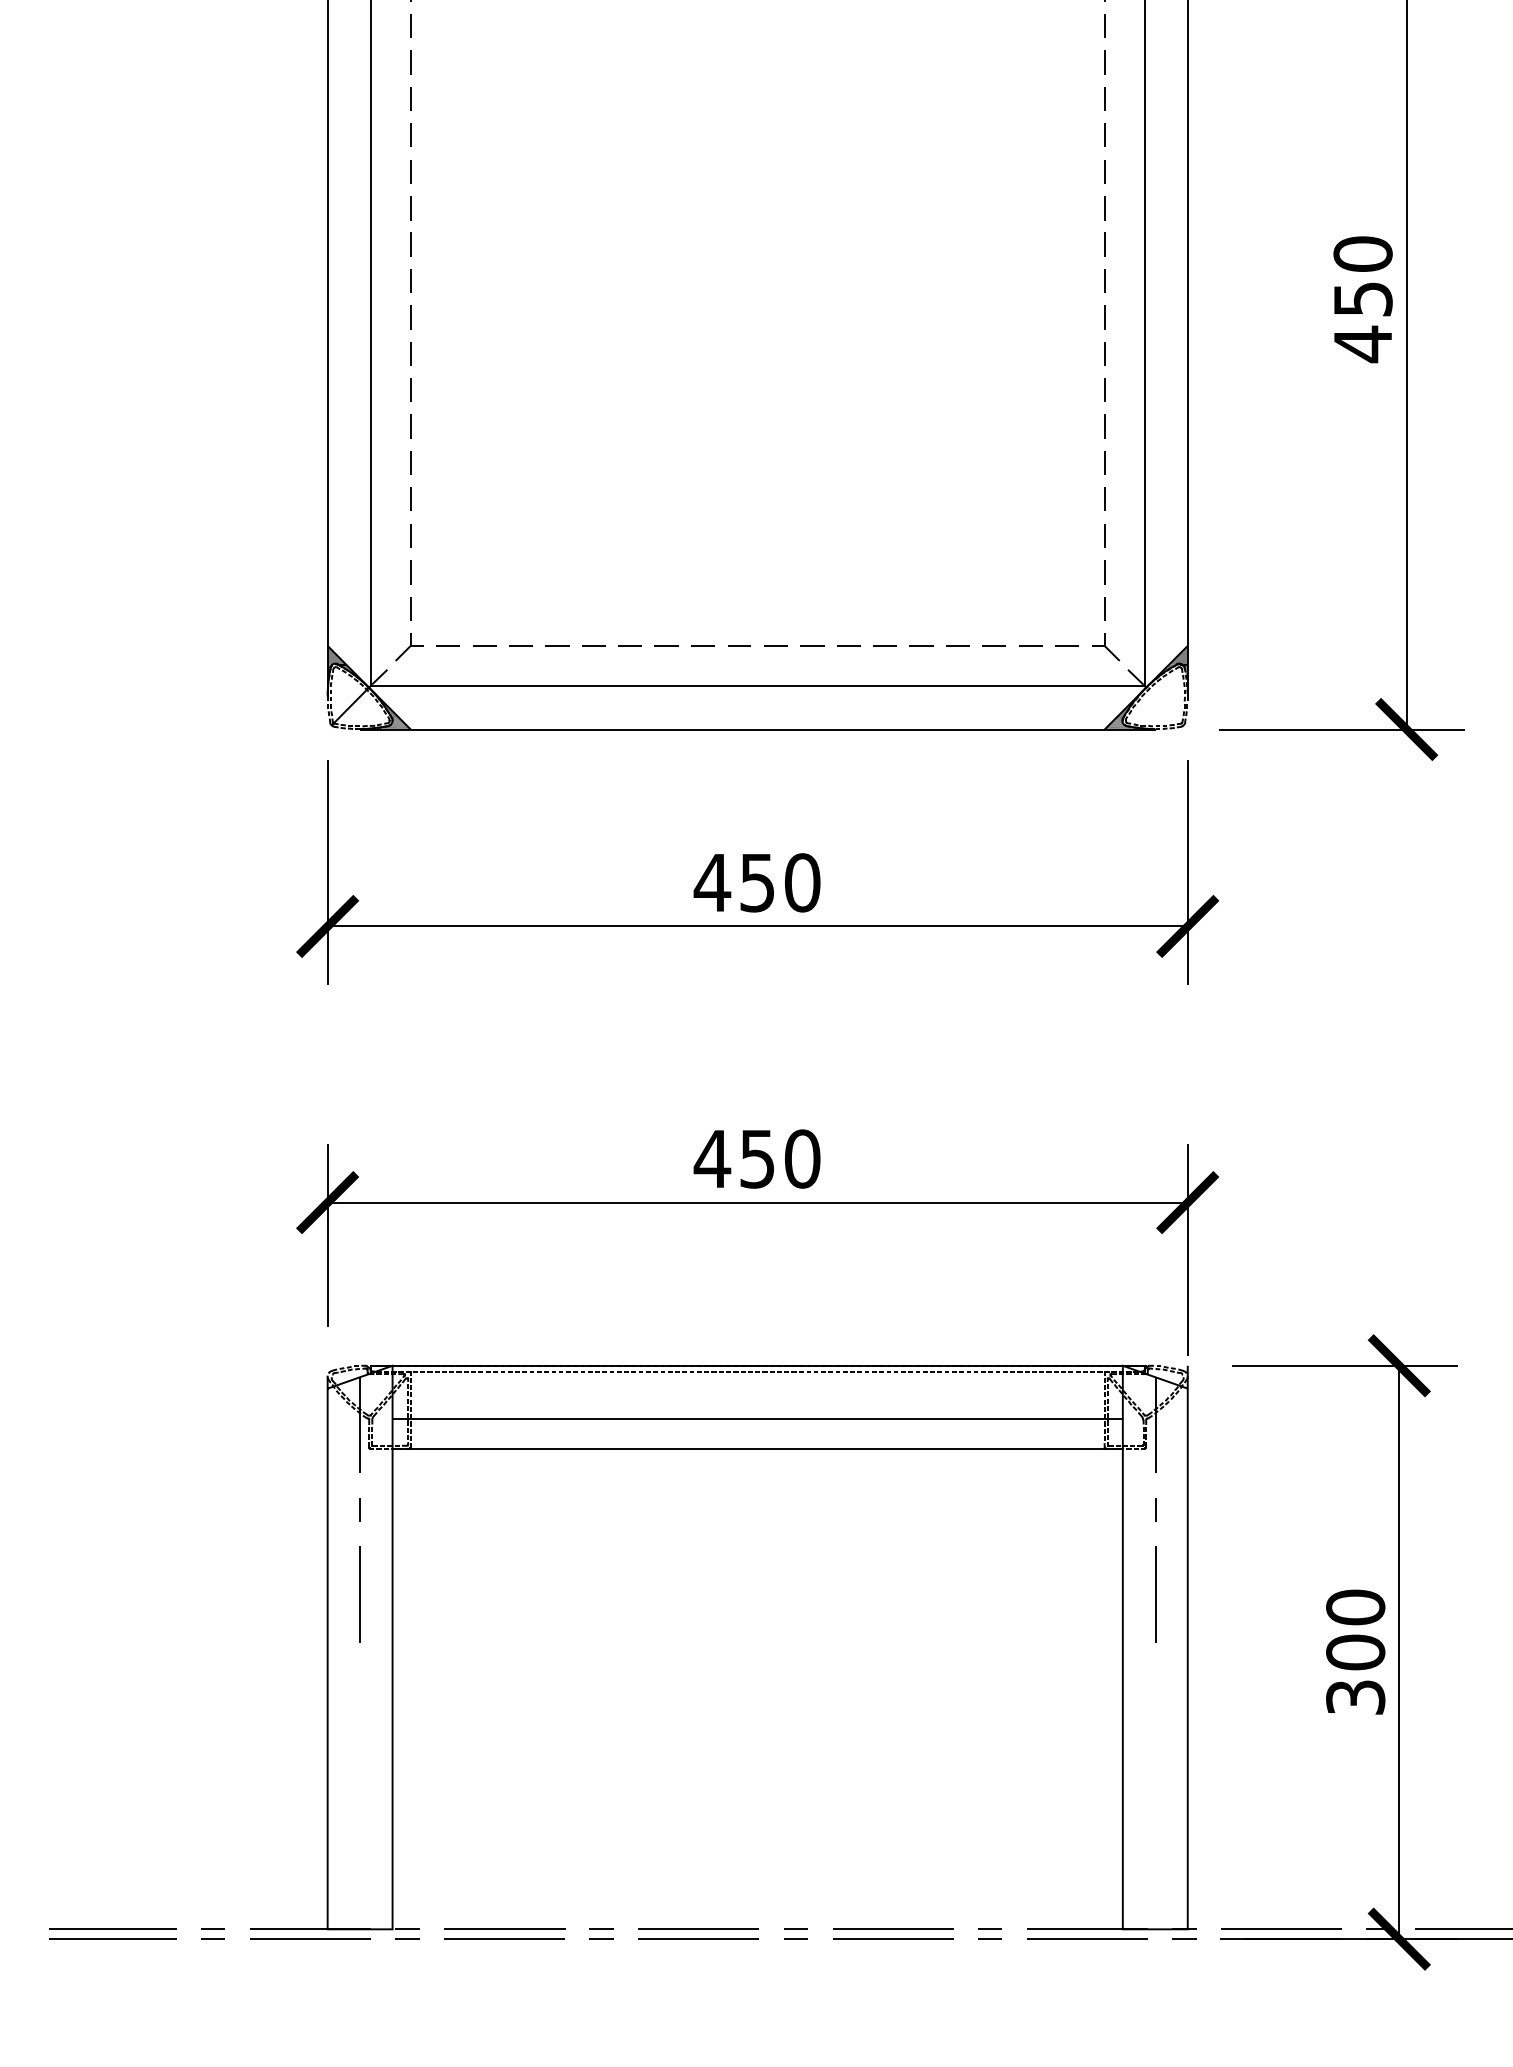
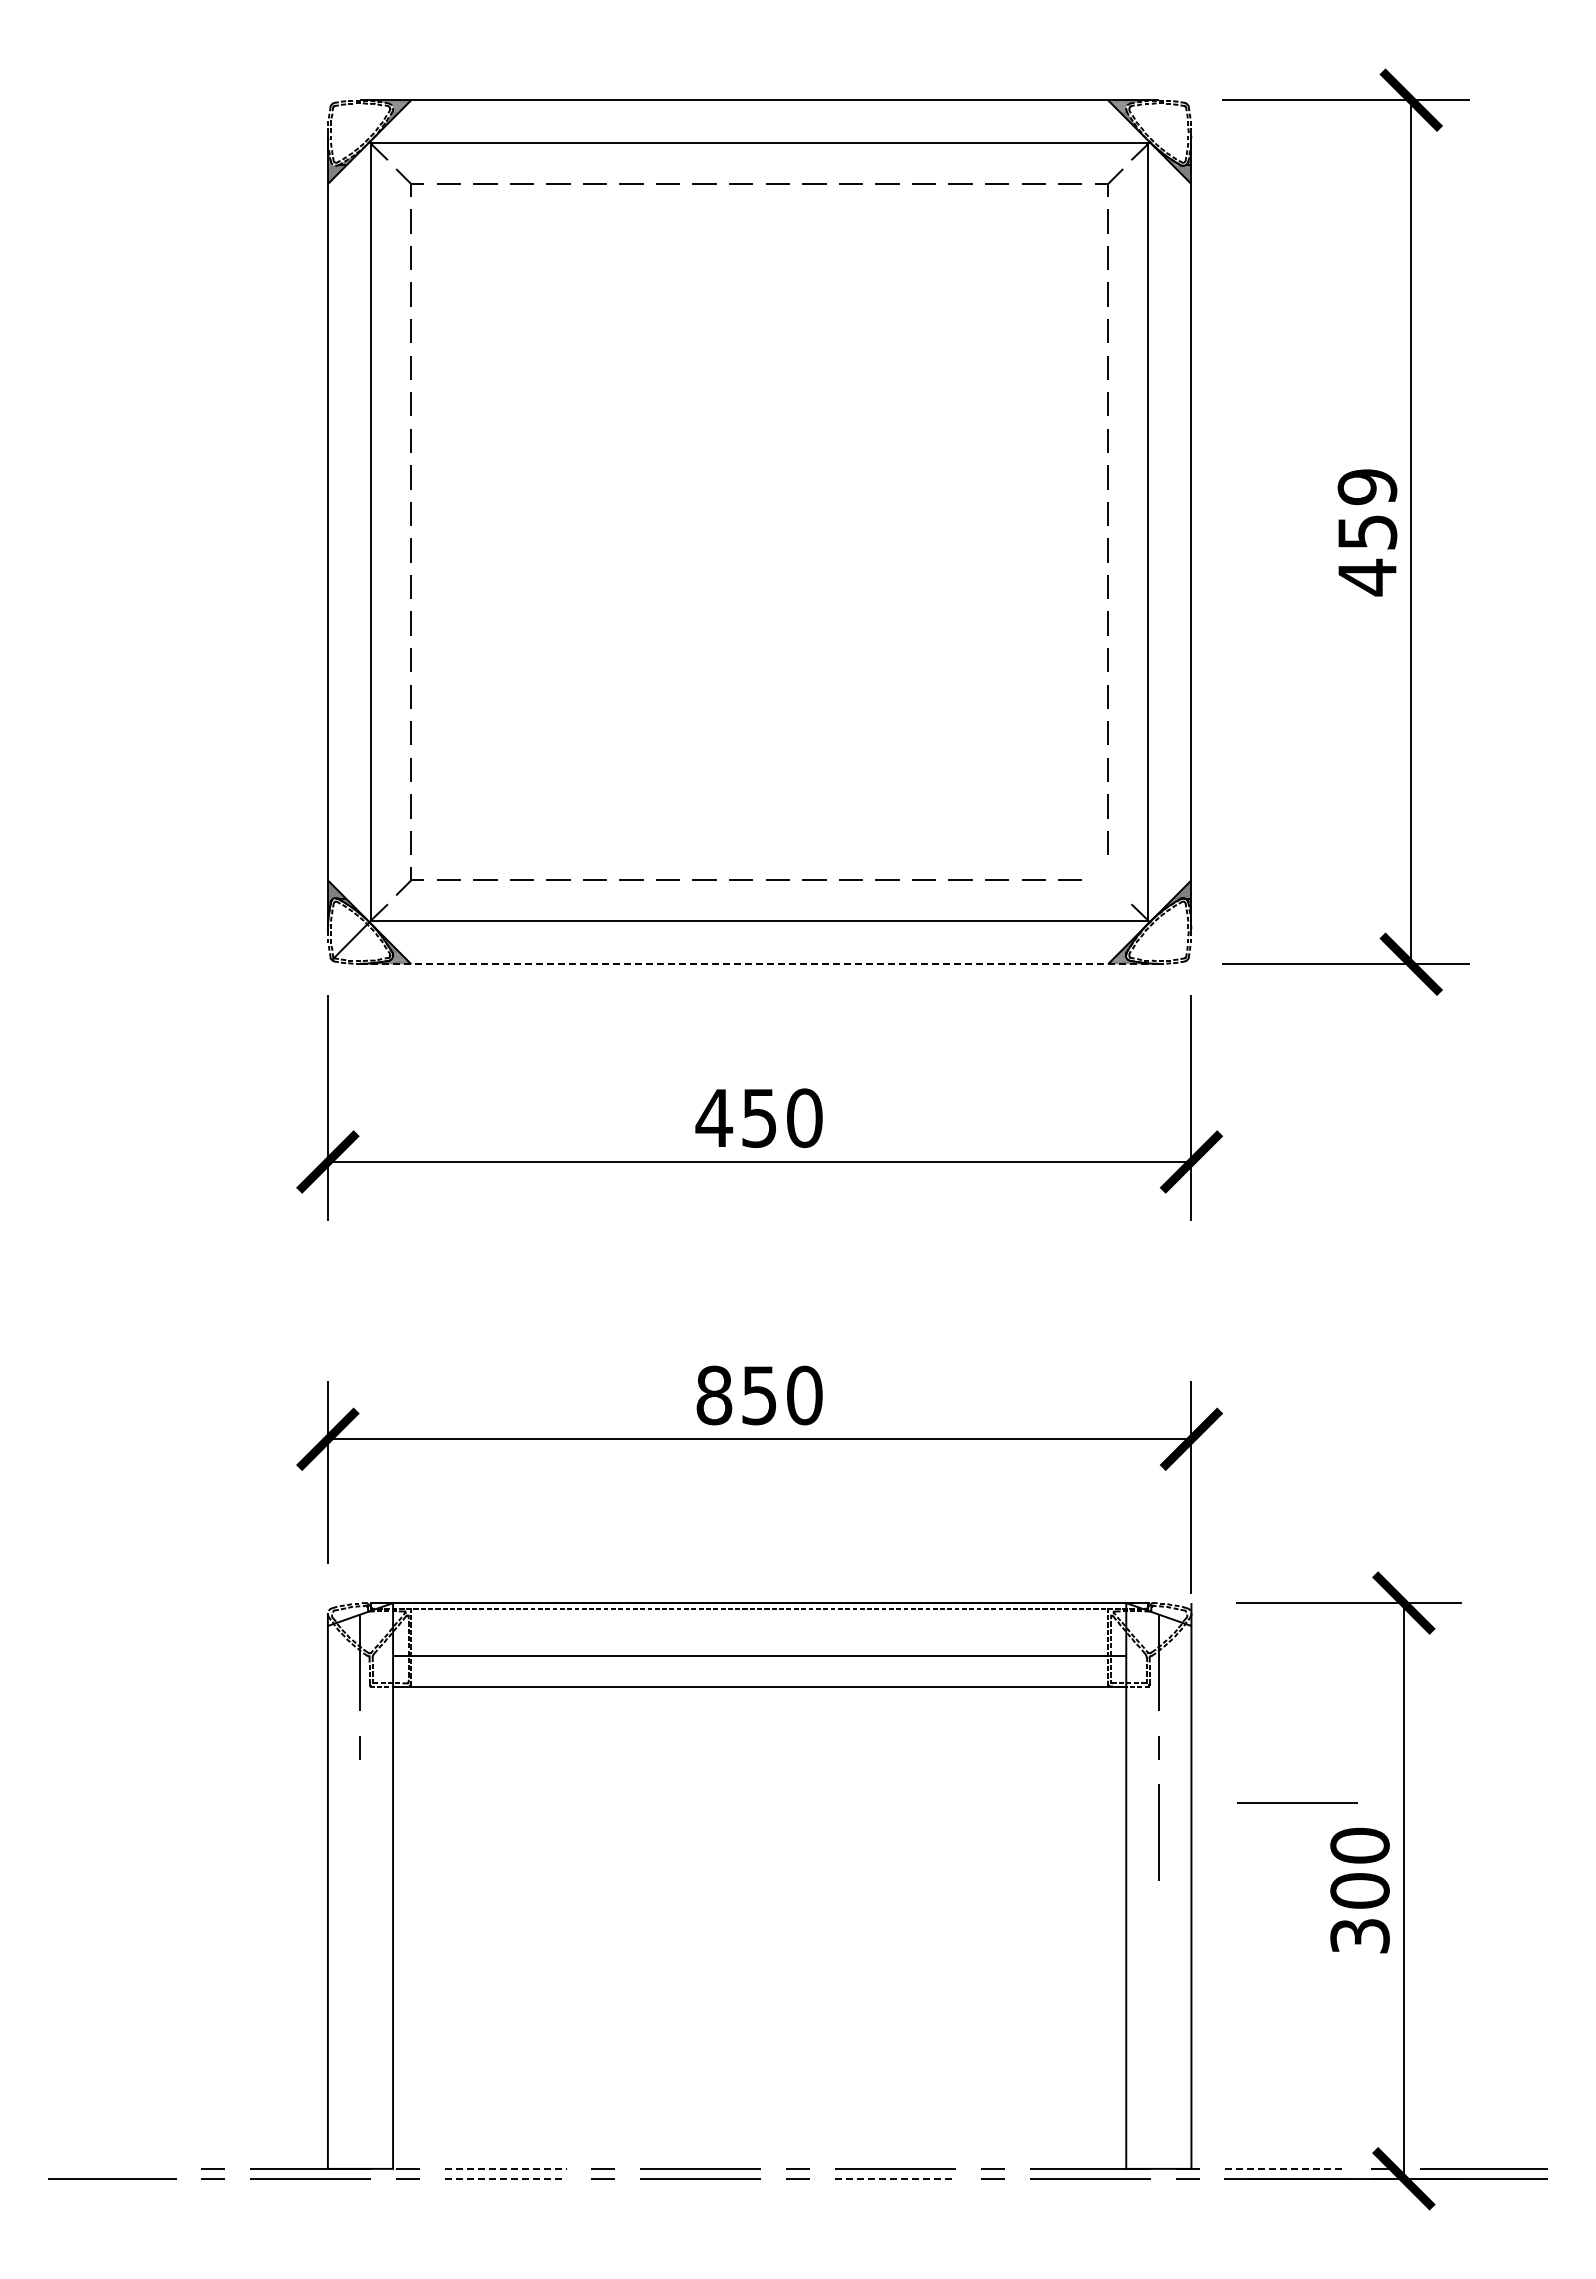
text: (1363, 254) -> (1367, 487), 450 -> 459
part: (1106, 647) -> (1109, 881), removed
line: (757, 729) -> (759, 964), solid -> dashed
text: (712, 1159) -> (714, 1395), 450 -> 850
line: (1293, 1564) -> (1297, 1802), added
line: (359, 1594) -> (359, 1832), removed
line: (113, 1928) -> (112, 2168), removed
line: (505, 1928) -> (506, 2168), solid -> dashed
line: (1281, 1928) -> (1285, 2168), solid -> dashed
line: (504, 1938) -> (505, 2178), solid -> dashed
line: (892, 1938) -> (895, 2178), solid -> dashed

